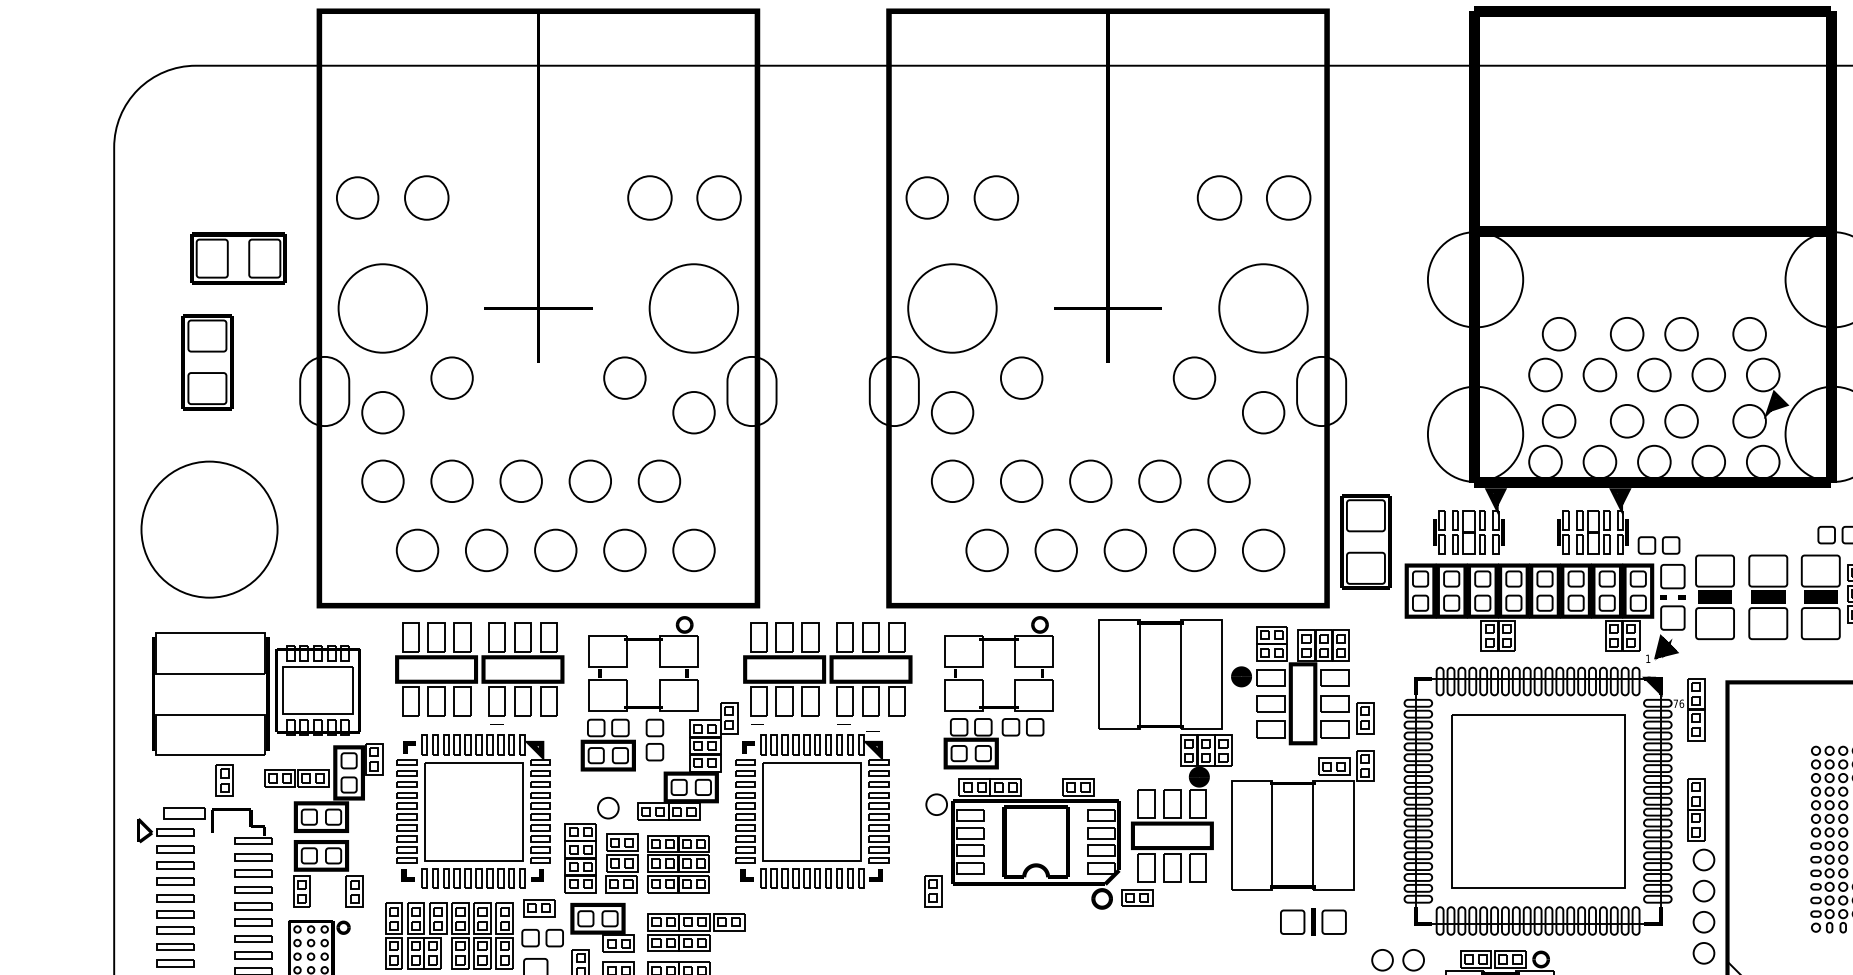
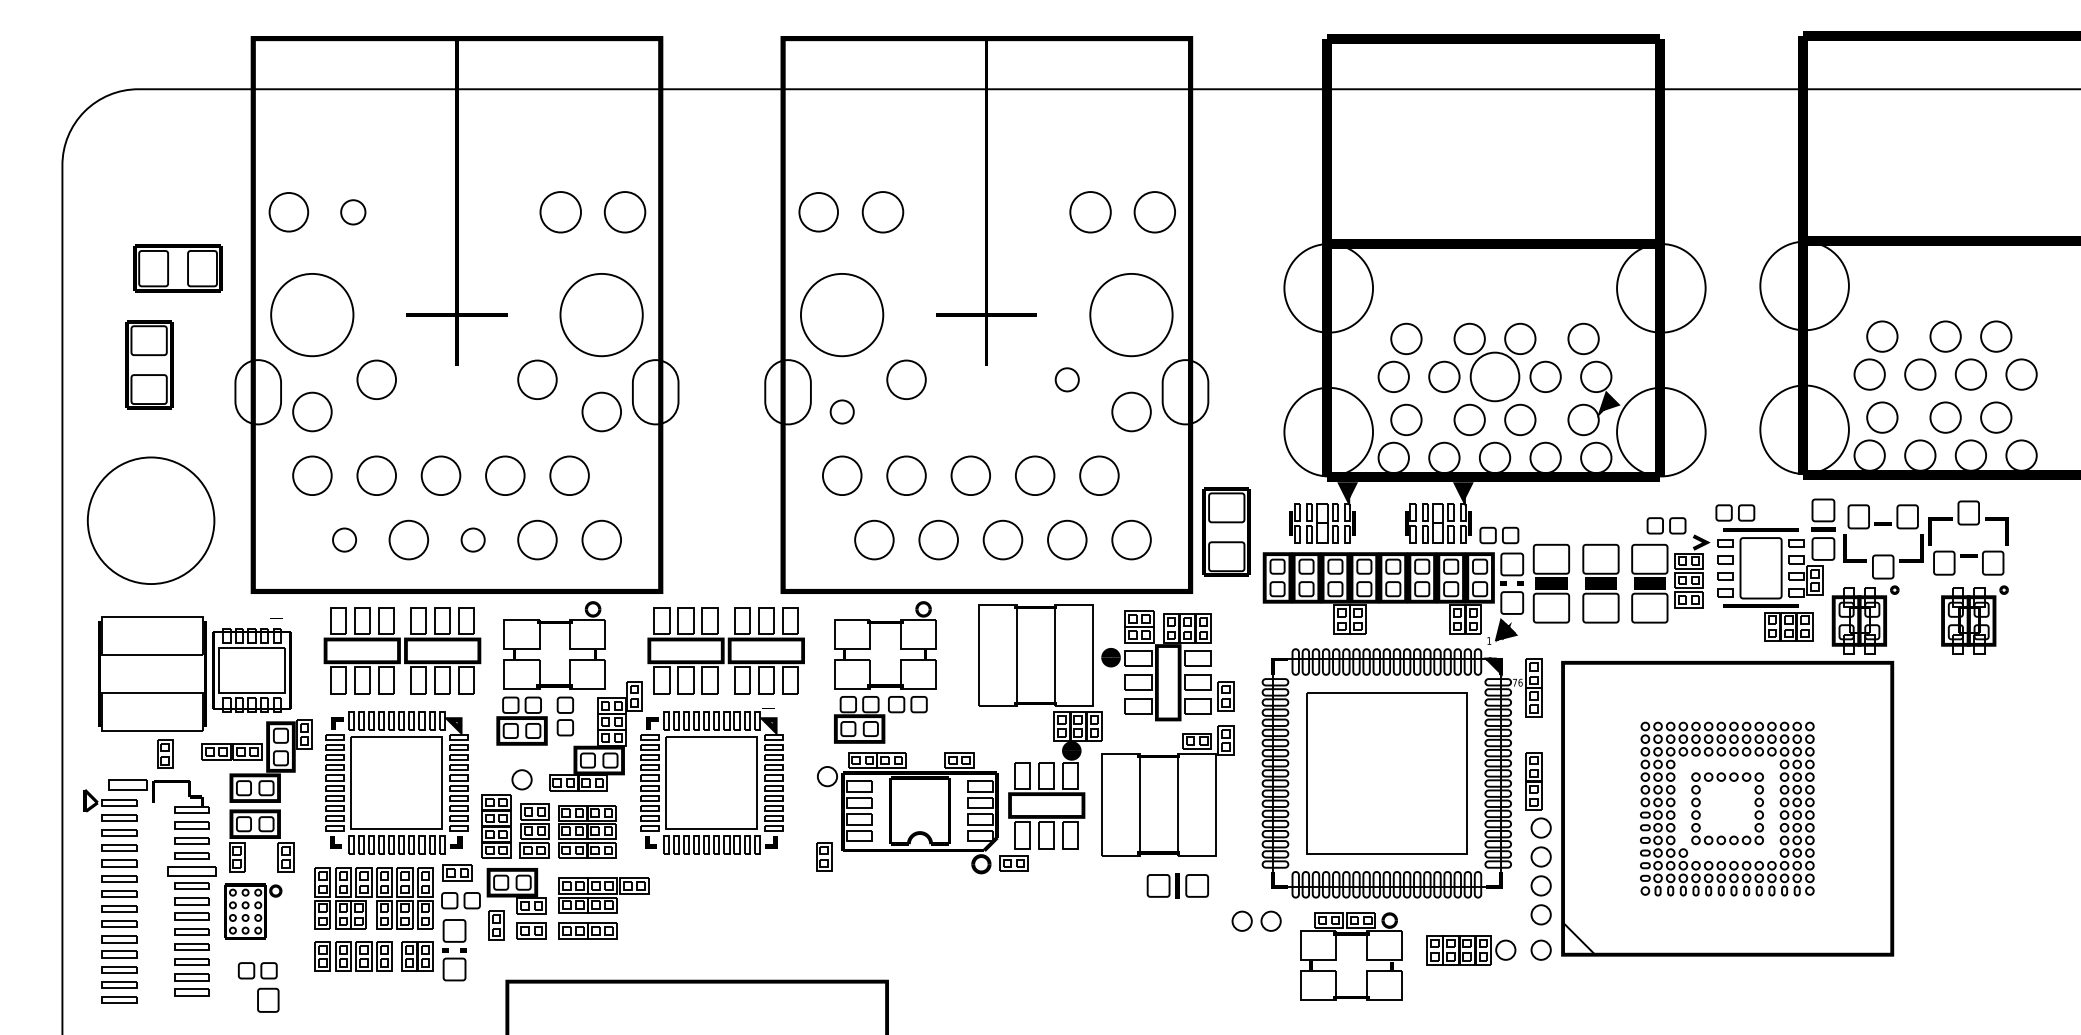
circle: (427, 198) -> (353, 212), size x0.6
circle: (1653, 374) -> (1494, 376), size x1.6
circle: (1194, 377) -> (1067, 379), size x0.6
circle: (951, 412) -> (841, 411), size x0.6
circle: (417, 549) -> (344, 539), size x0.6
circle: (555, 549) -> (472, 539), size x0.6
part: (252, 905) -> (191, 870), size x1.4

